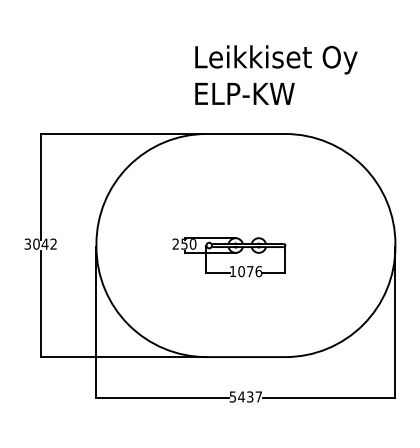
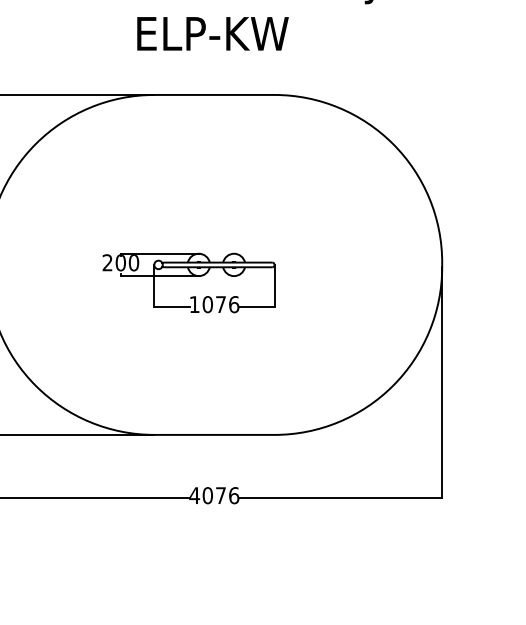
text: (184, 243) -> (120, 261), 250 -> 200
text: (245, 396) -> (213, 494), 5437 -> 4076

